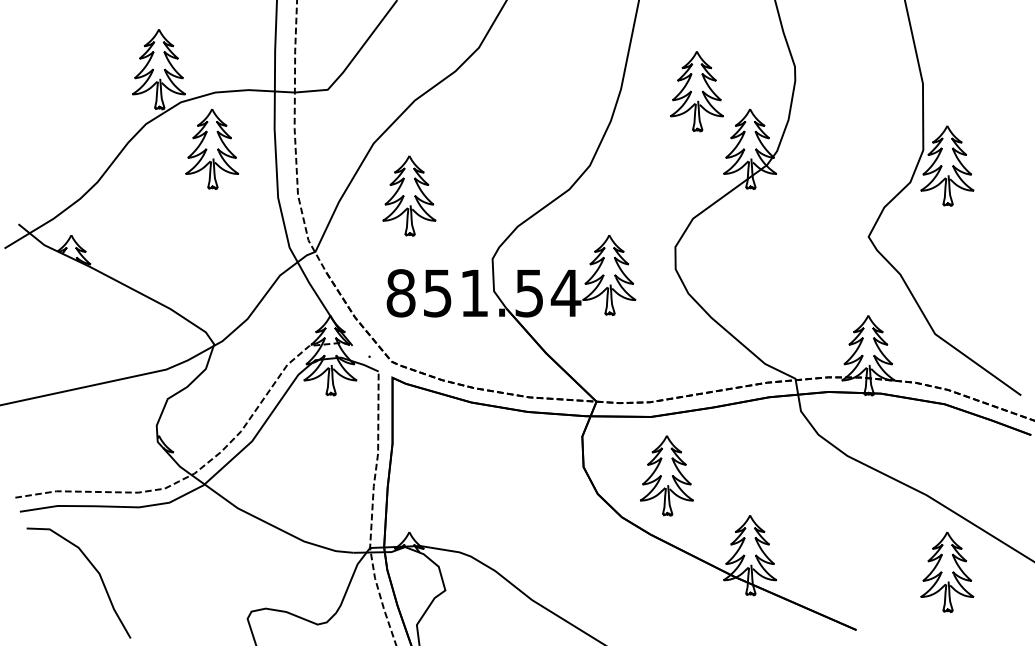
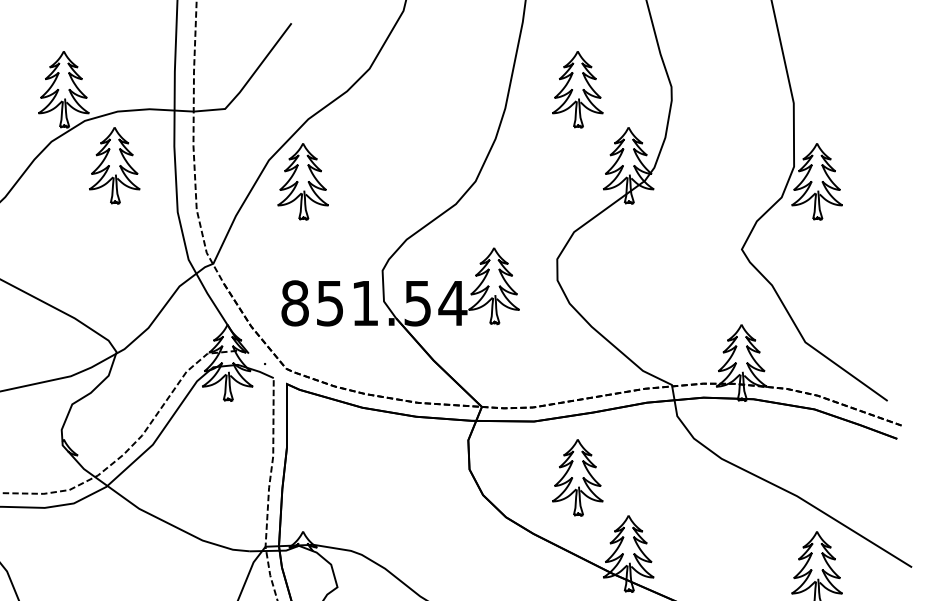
part: (696, 91) -> (577, 89), moved
part: (409, 195) -> (303, 181), moved
part: (666, 475) -> (577, 477), moved

